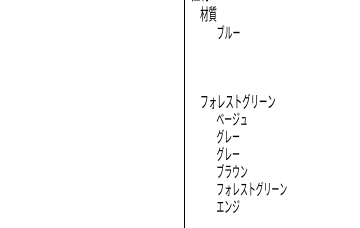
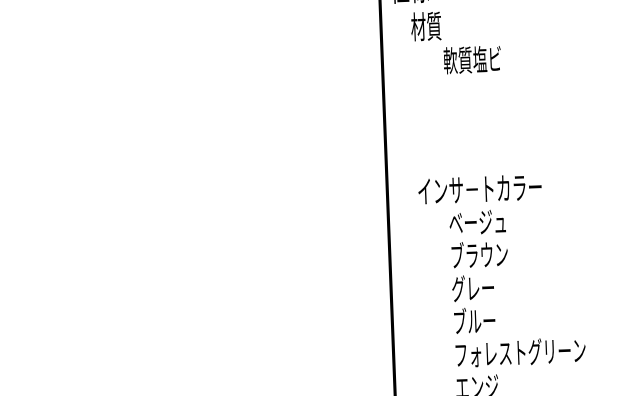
text: (232, 32) -> (472, 59), ブルー -> 軟質塩ビ
text: (237, 101) -> (487, 189), フォレストグリーン -> インサ－トカラー
text: (232, 136) -> (480, 255), グレー -> ブラウン
text: (236, 171) -> (490, 320), ブラウン -> ブルー

